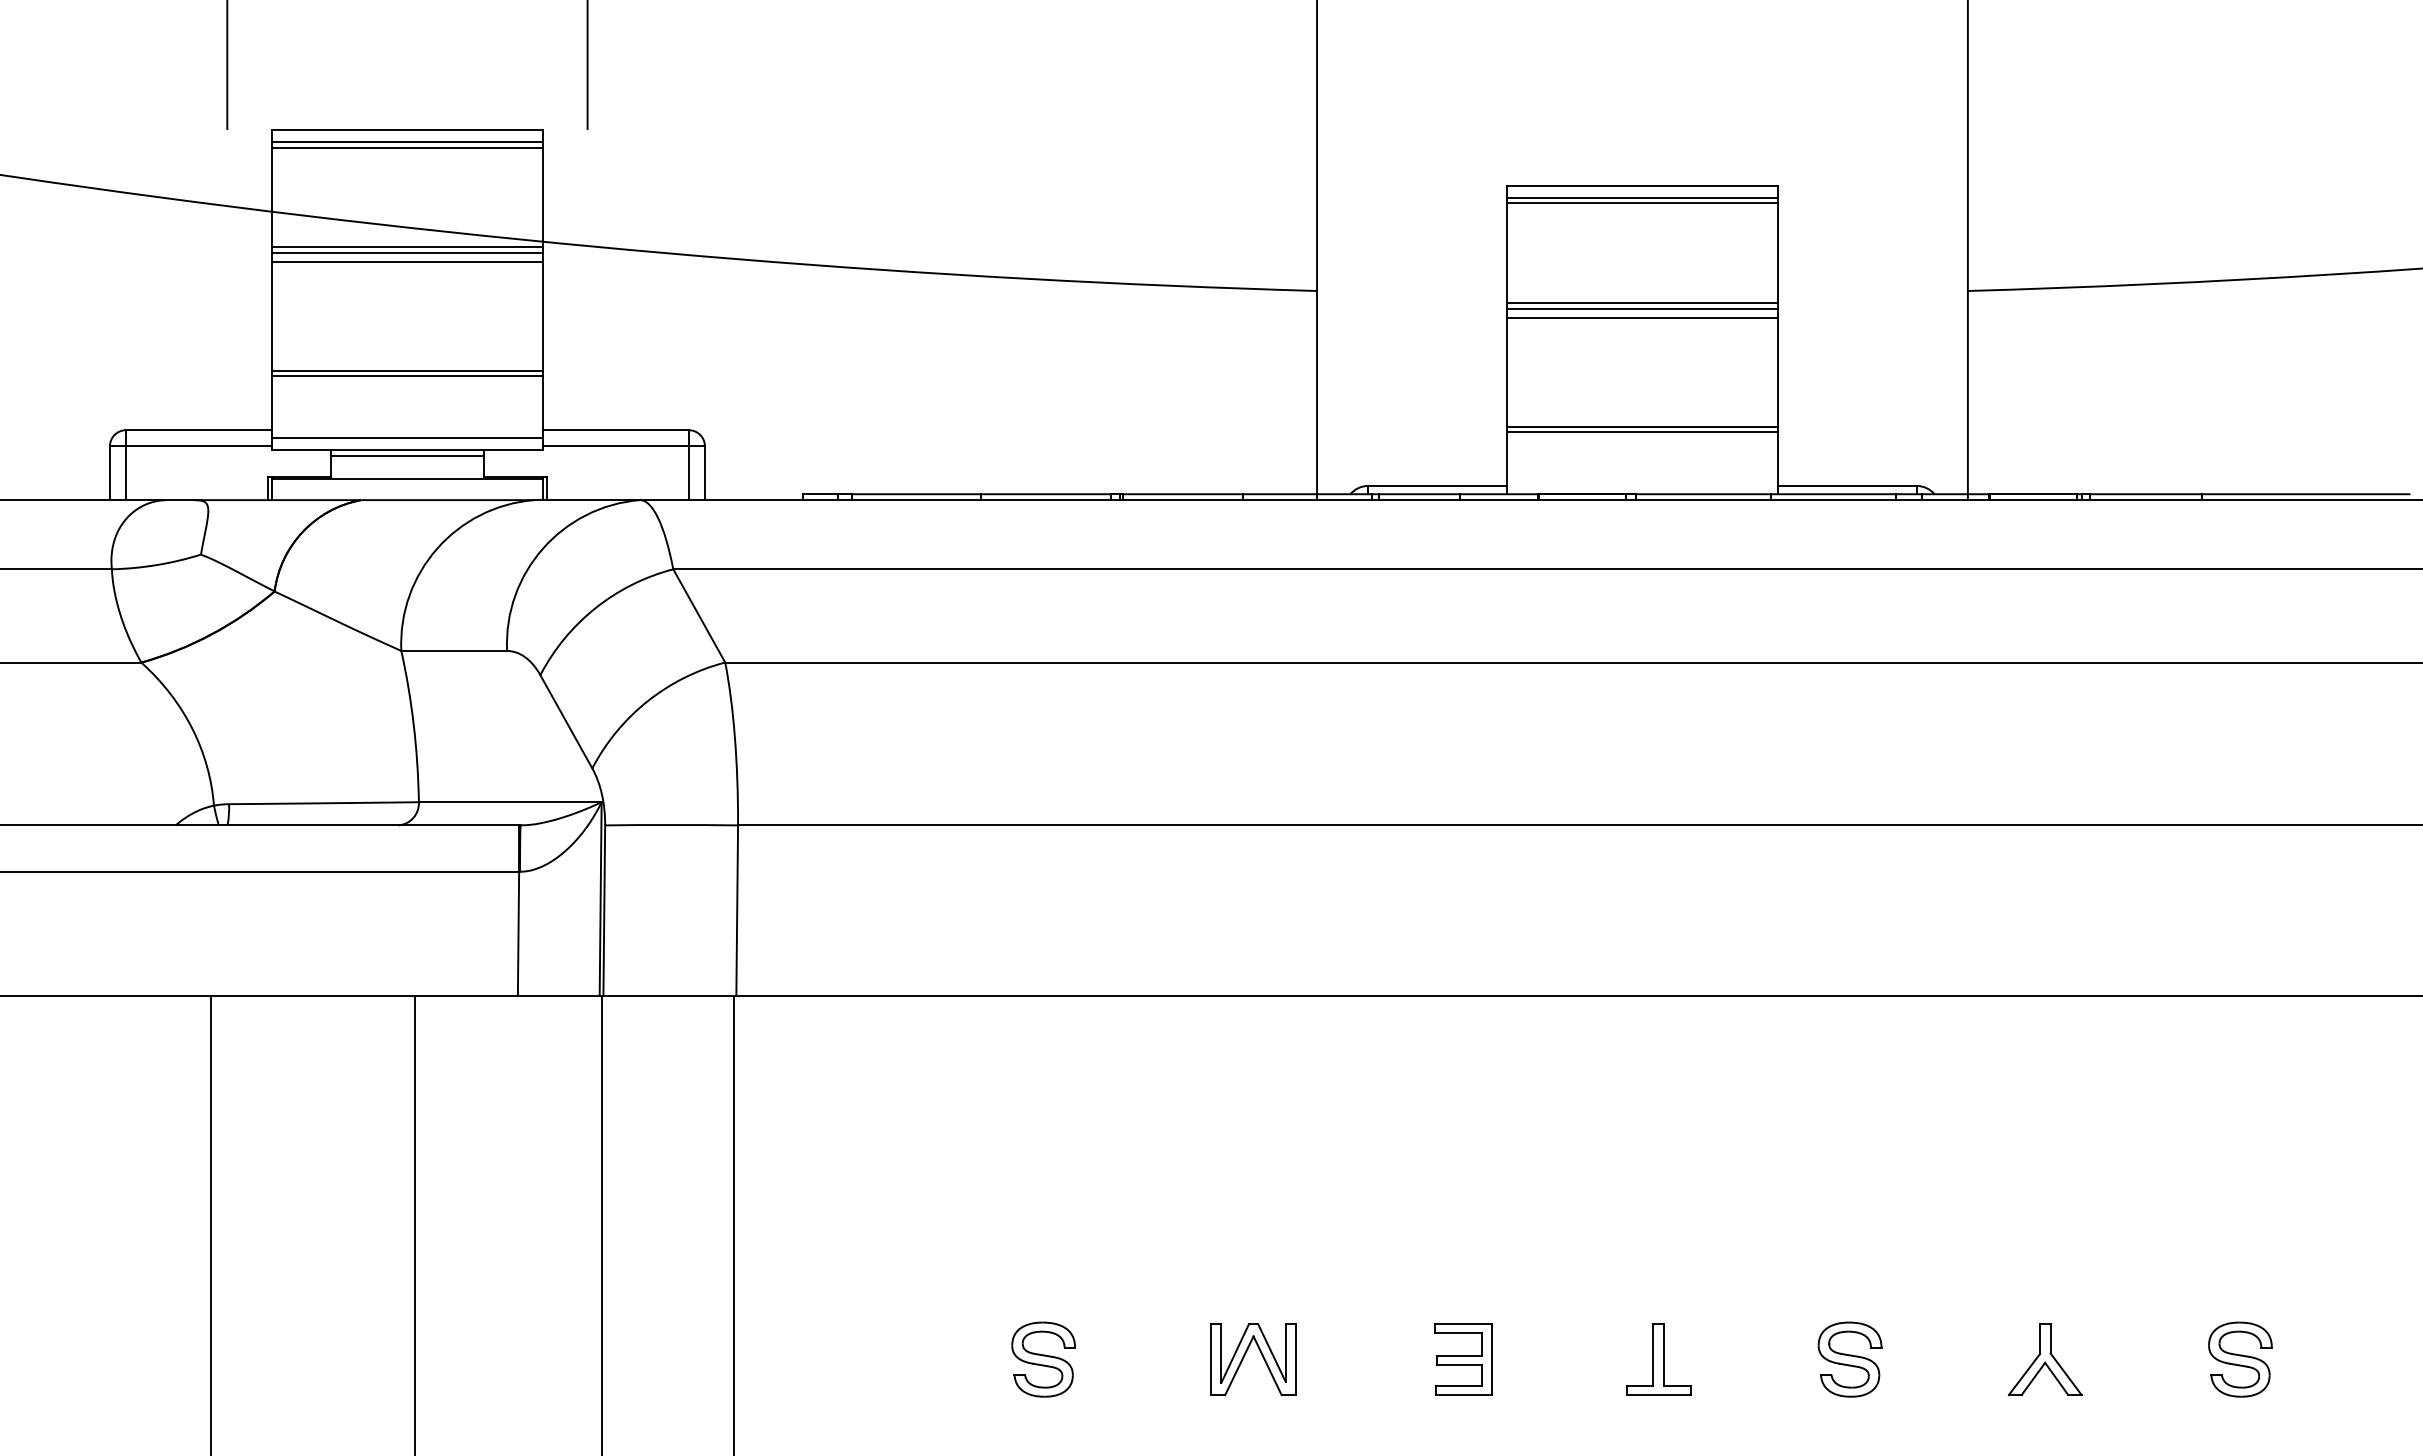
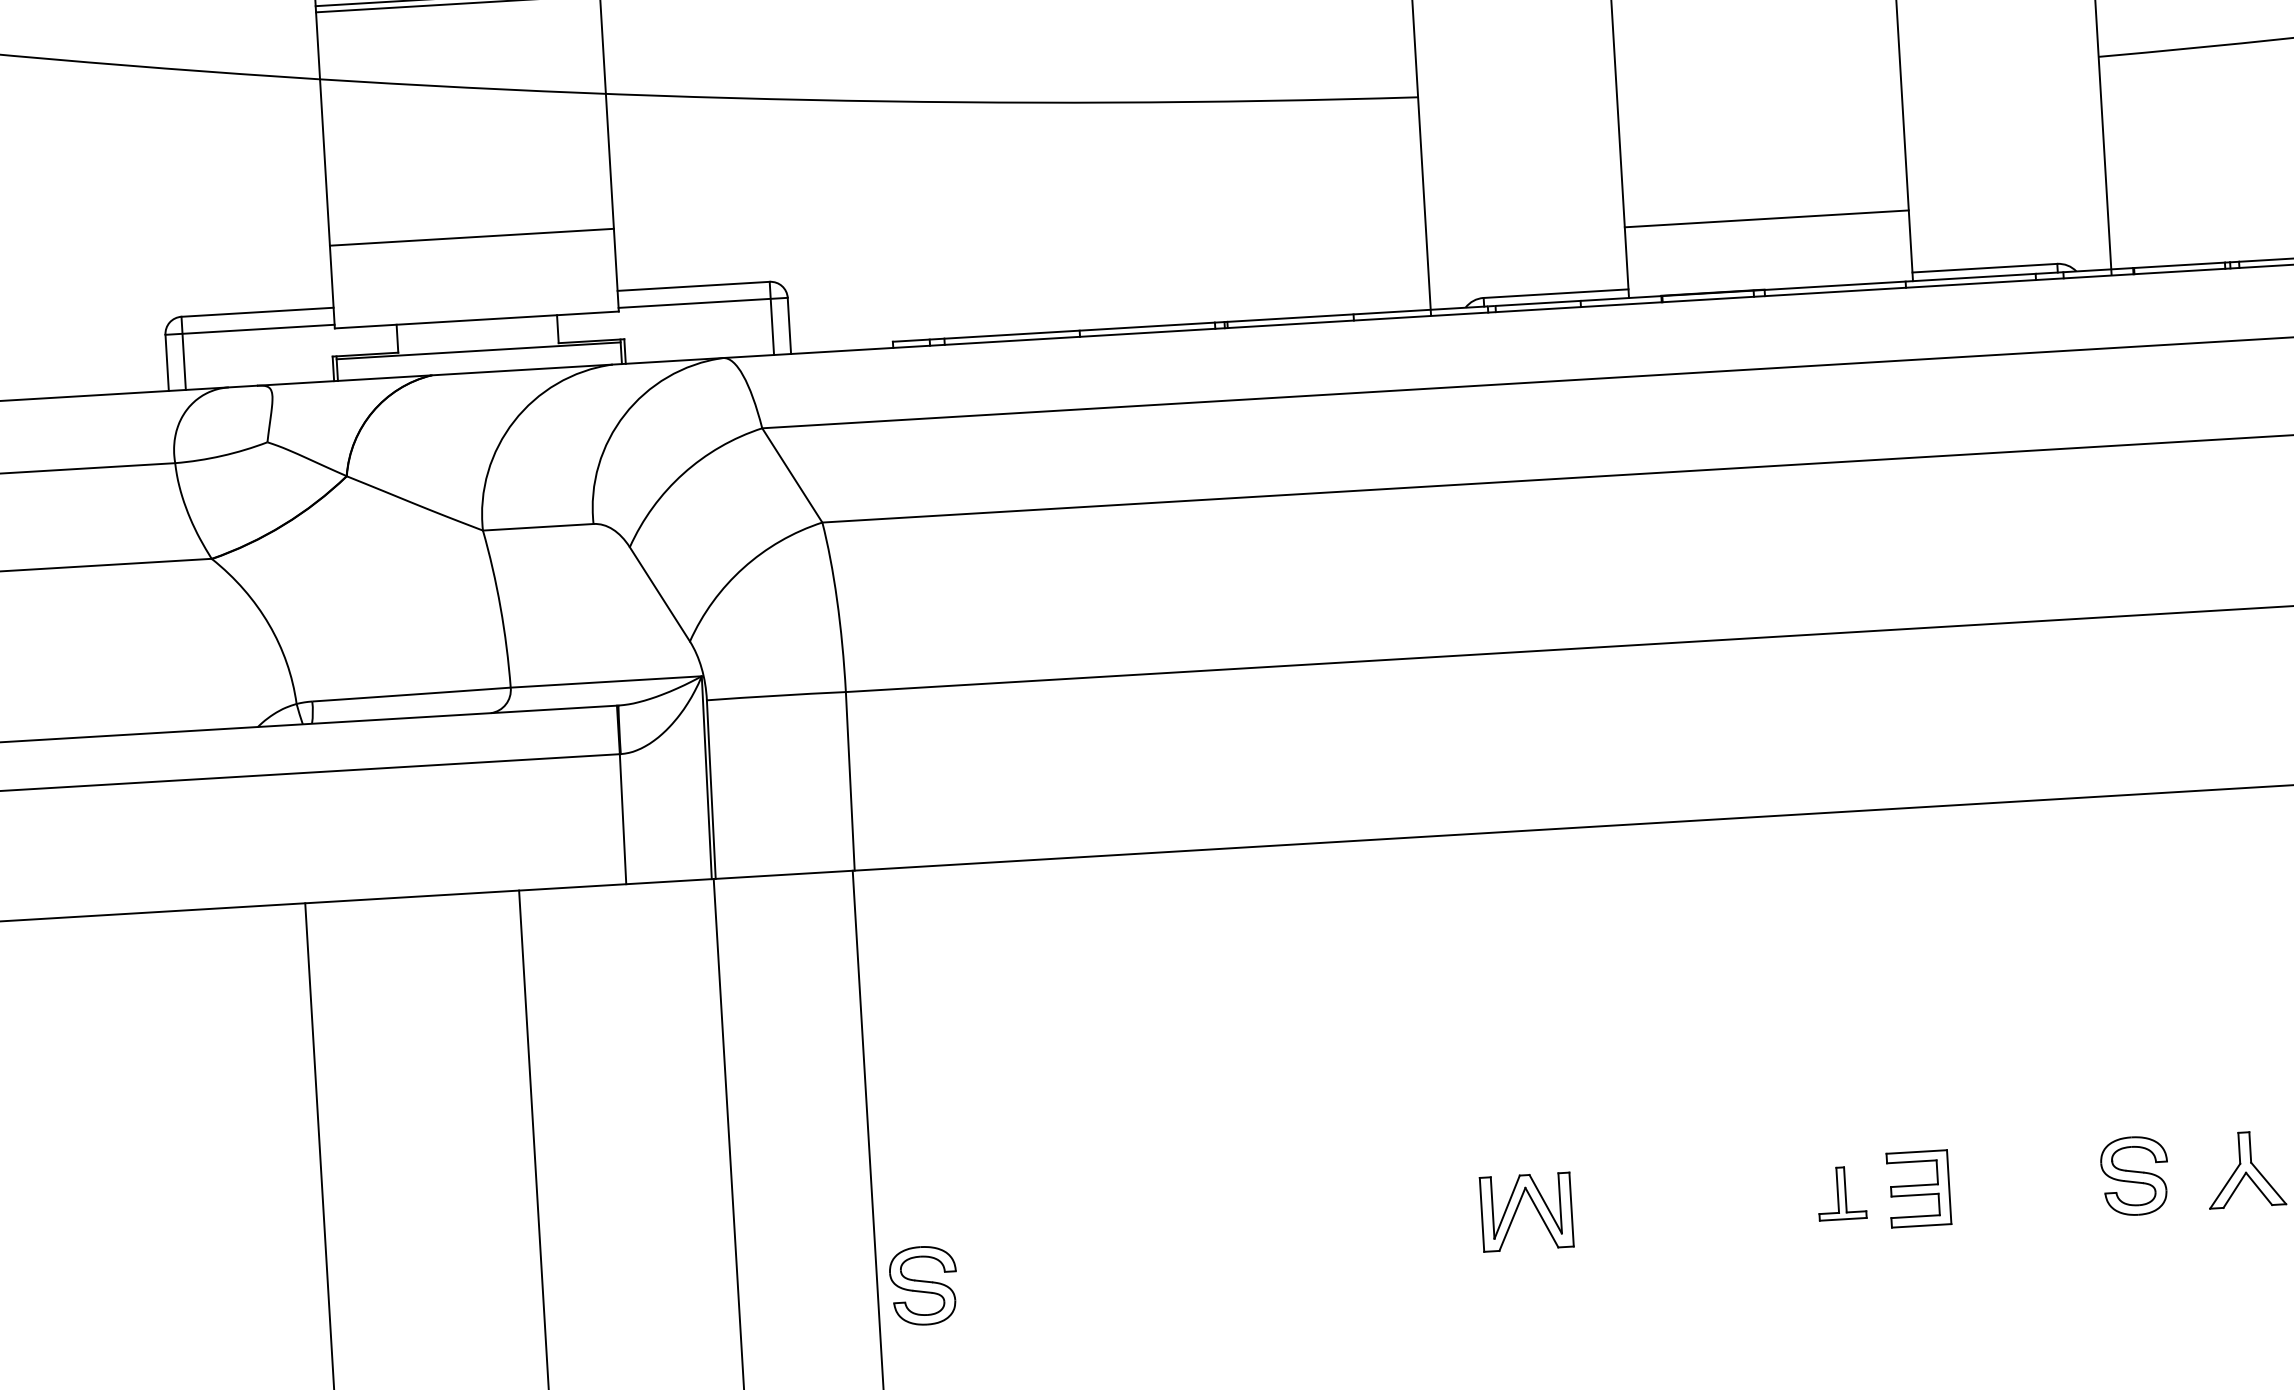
line: (407, 246) -> (464, 107), removed
line: (407, 252) -> (464, 113), removed
line: (407, 262) -> (465, 123), removed
line: (1642, 302) -> (1759, 89), removed
line: (1642, 308) -> (1759, 95), removed
line: (1642, 318) -> (1760, 105), removed
line: (407, 375) -> (472, 242), removed
line: (1642, 431) -> (1767, 223), removed
line: (407, 438) -> (476, 308), removed
line: (407, 455) -> (477, 325), removed
part: (1245, 1355) -> (1518, 1208), moved
part: (1043, 1359) -> (923, 1285), moved
part: (1463, 1359) -> (1918, 1188), moved
part: (1658, 1359) -> (1841, 1193), size x0.7
part: (1849, 1359) -> (2134, 1175), moved

